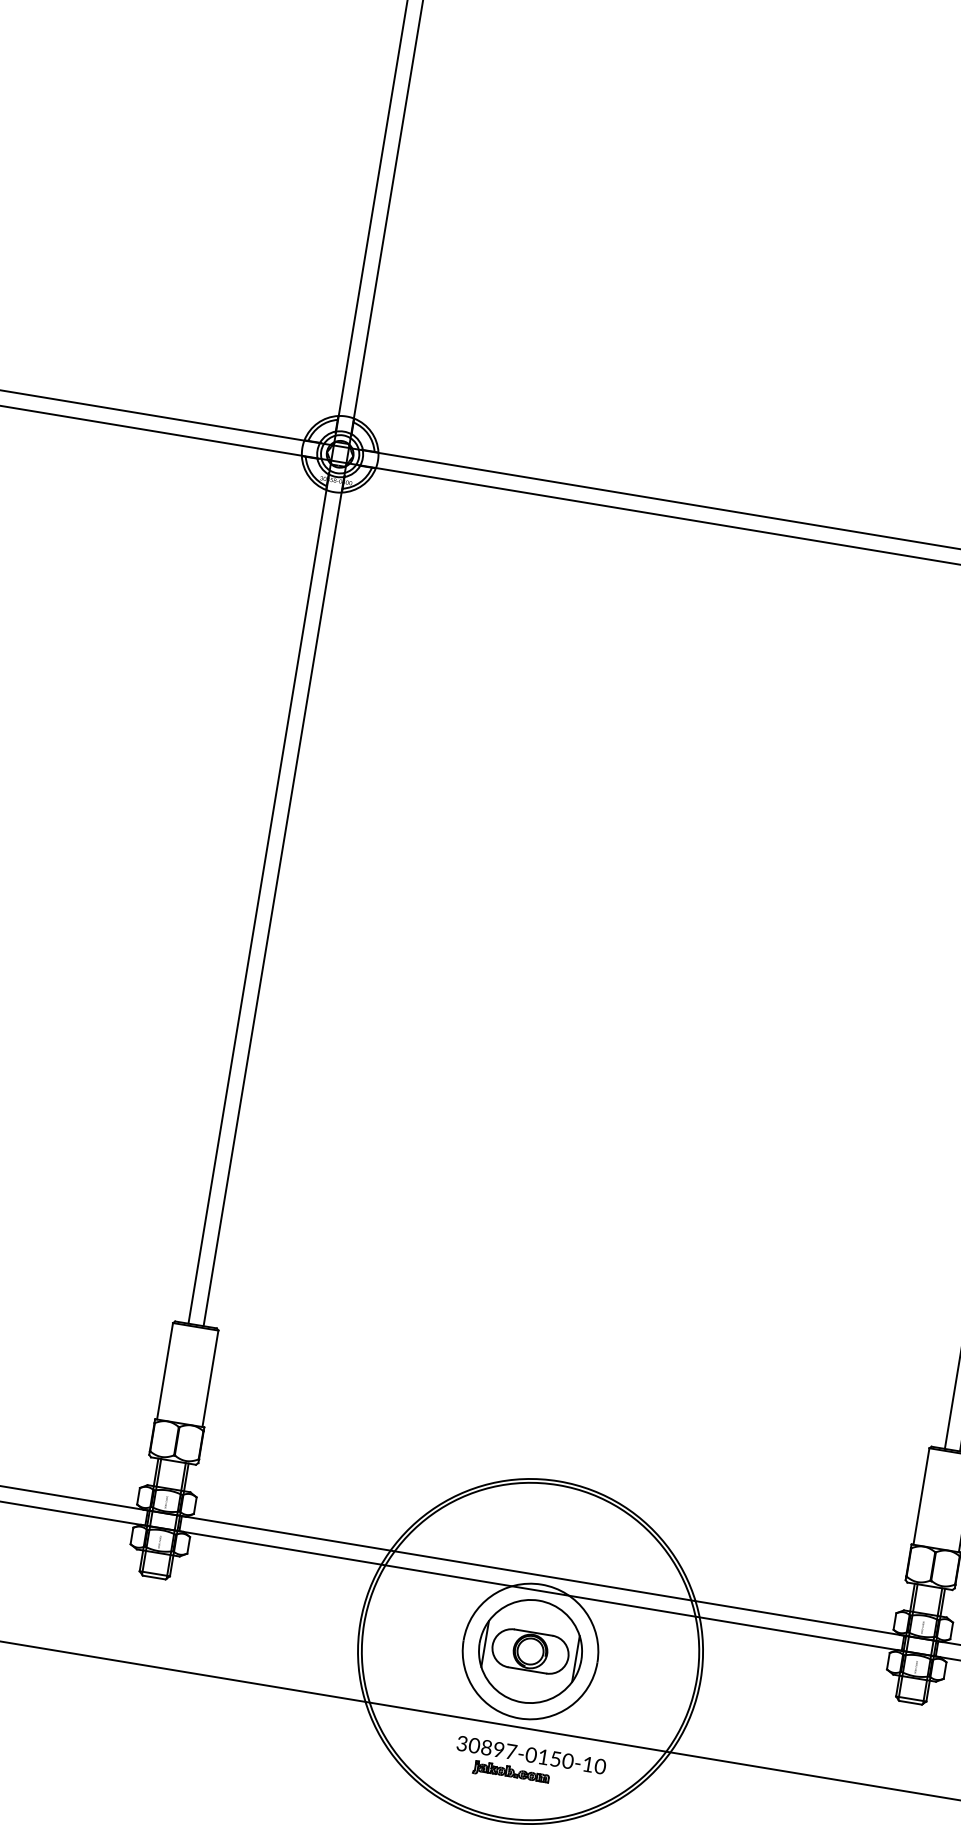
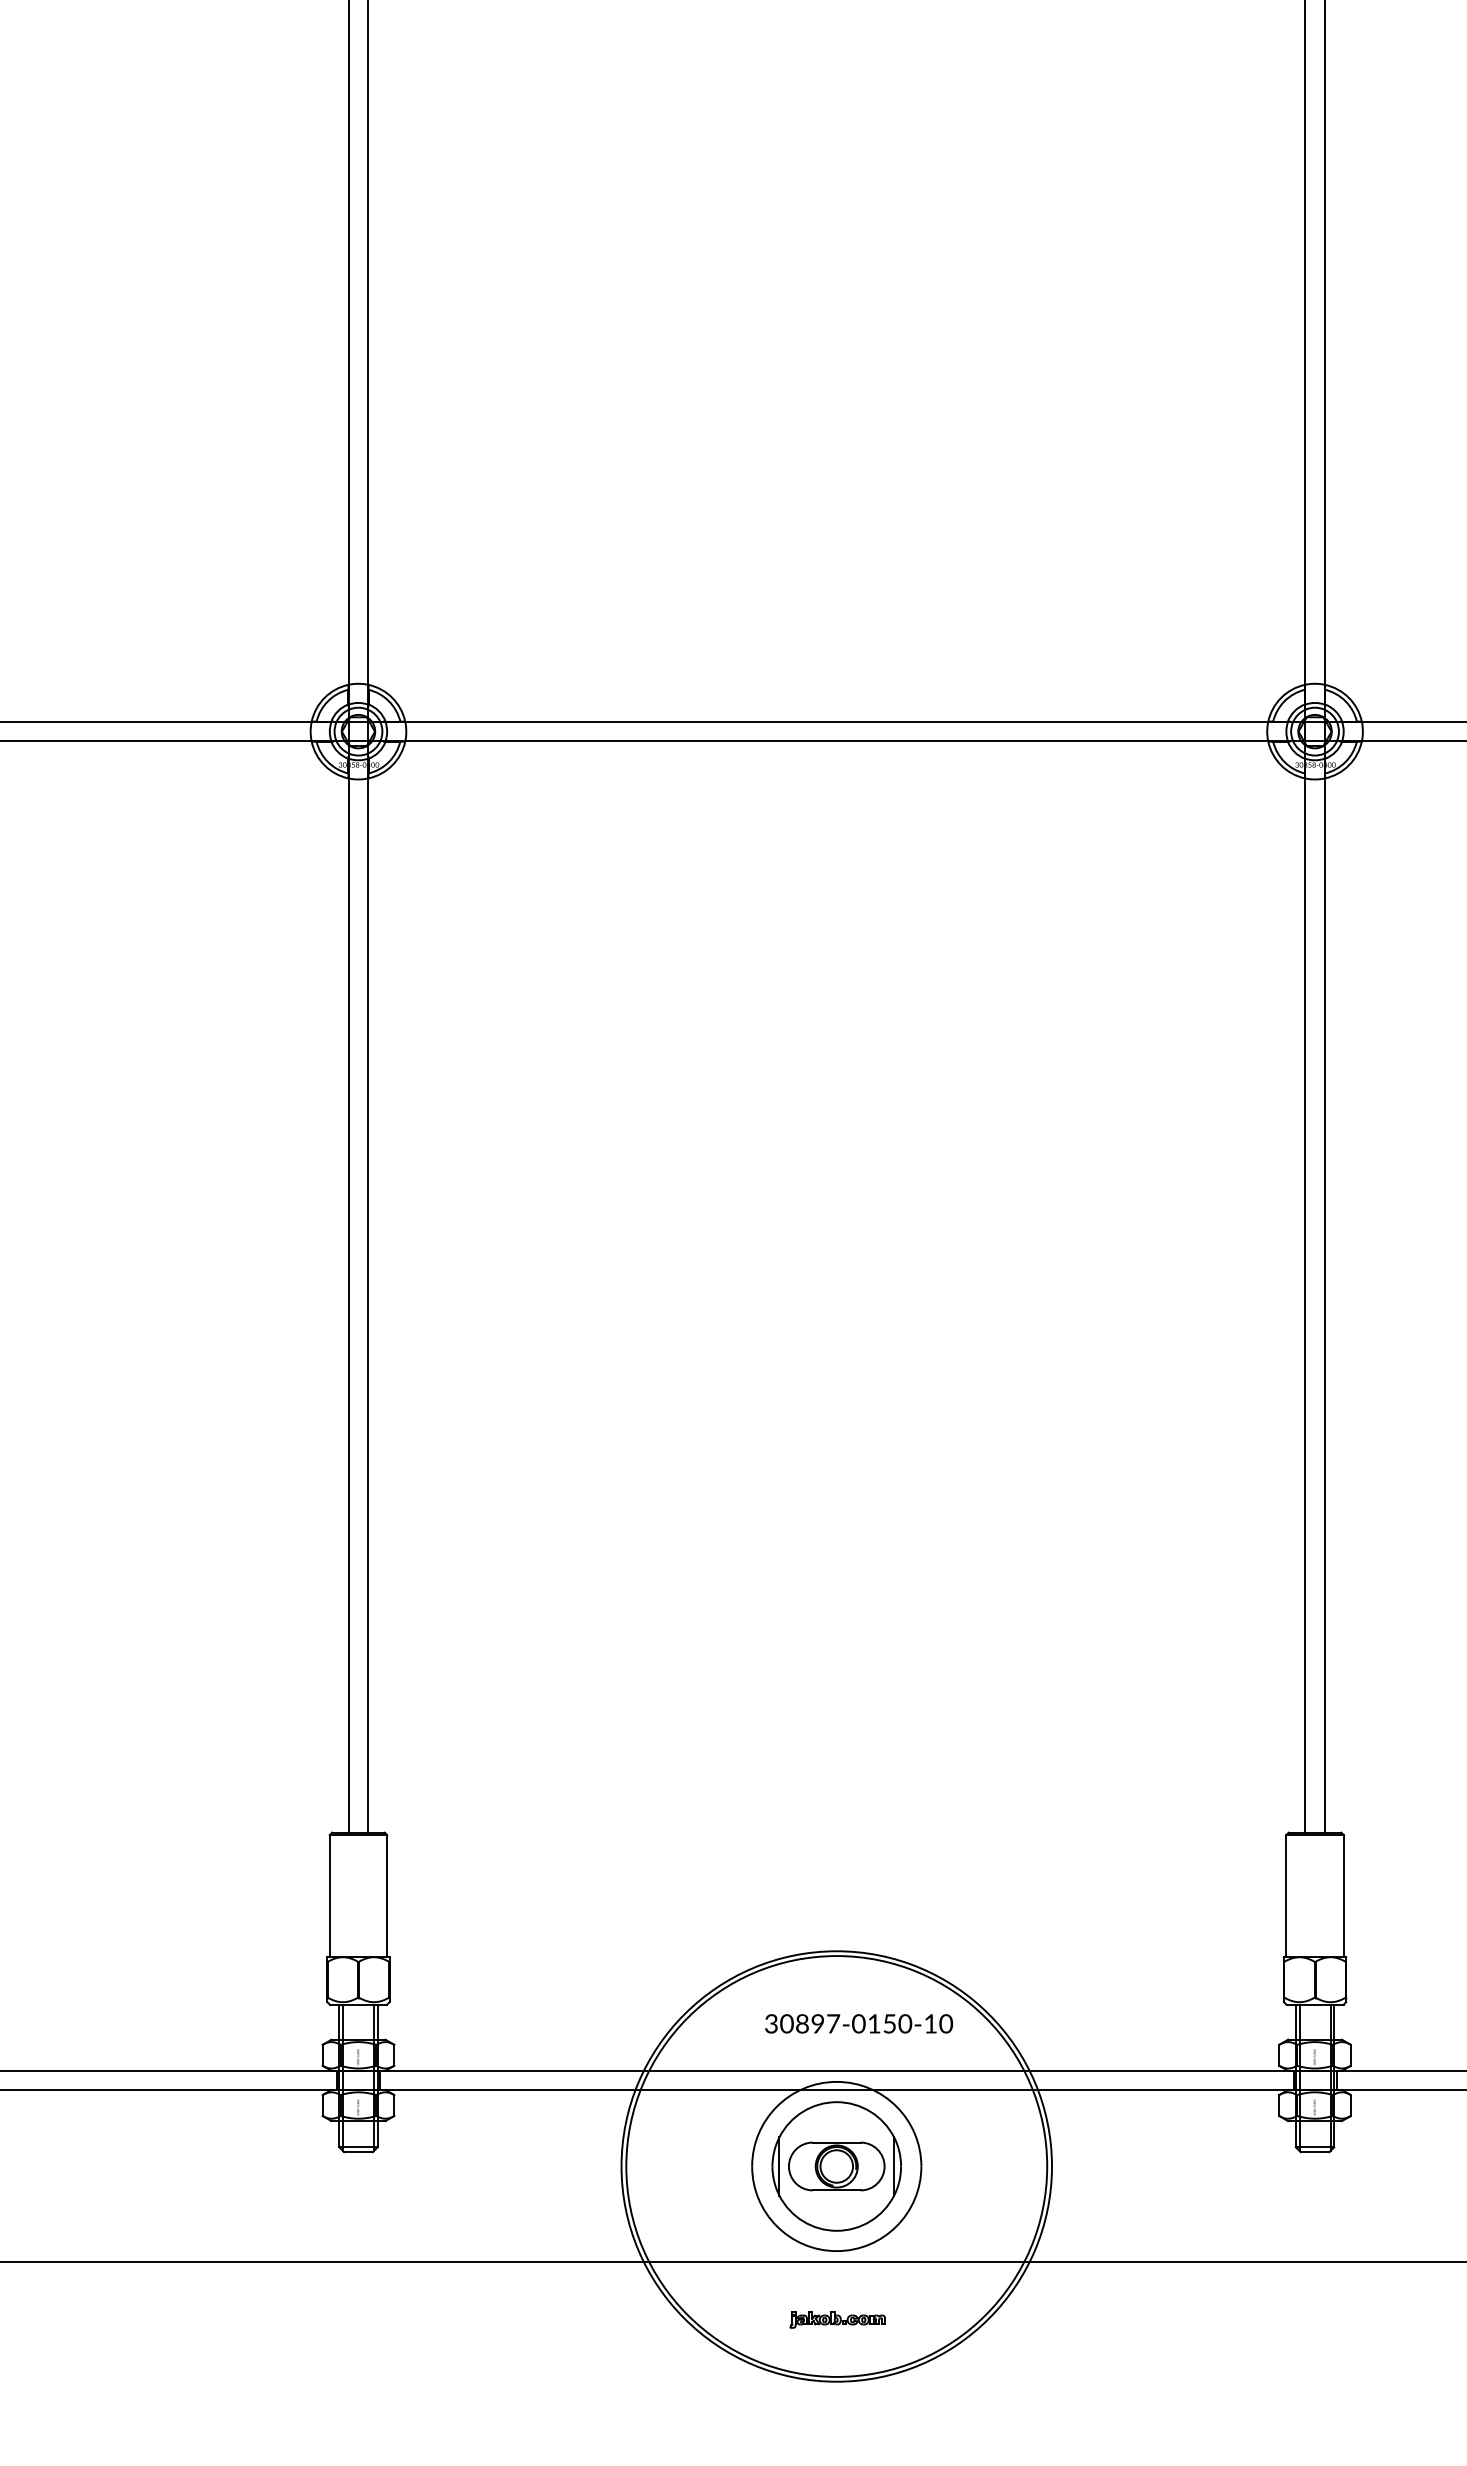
text: (531, 1754) -> (859, 2023), moved

